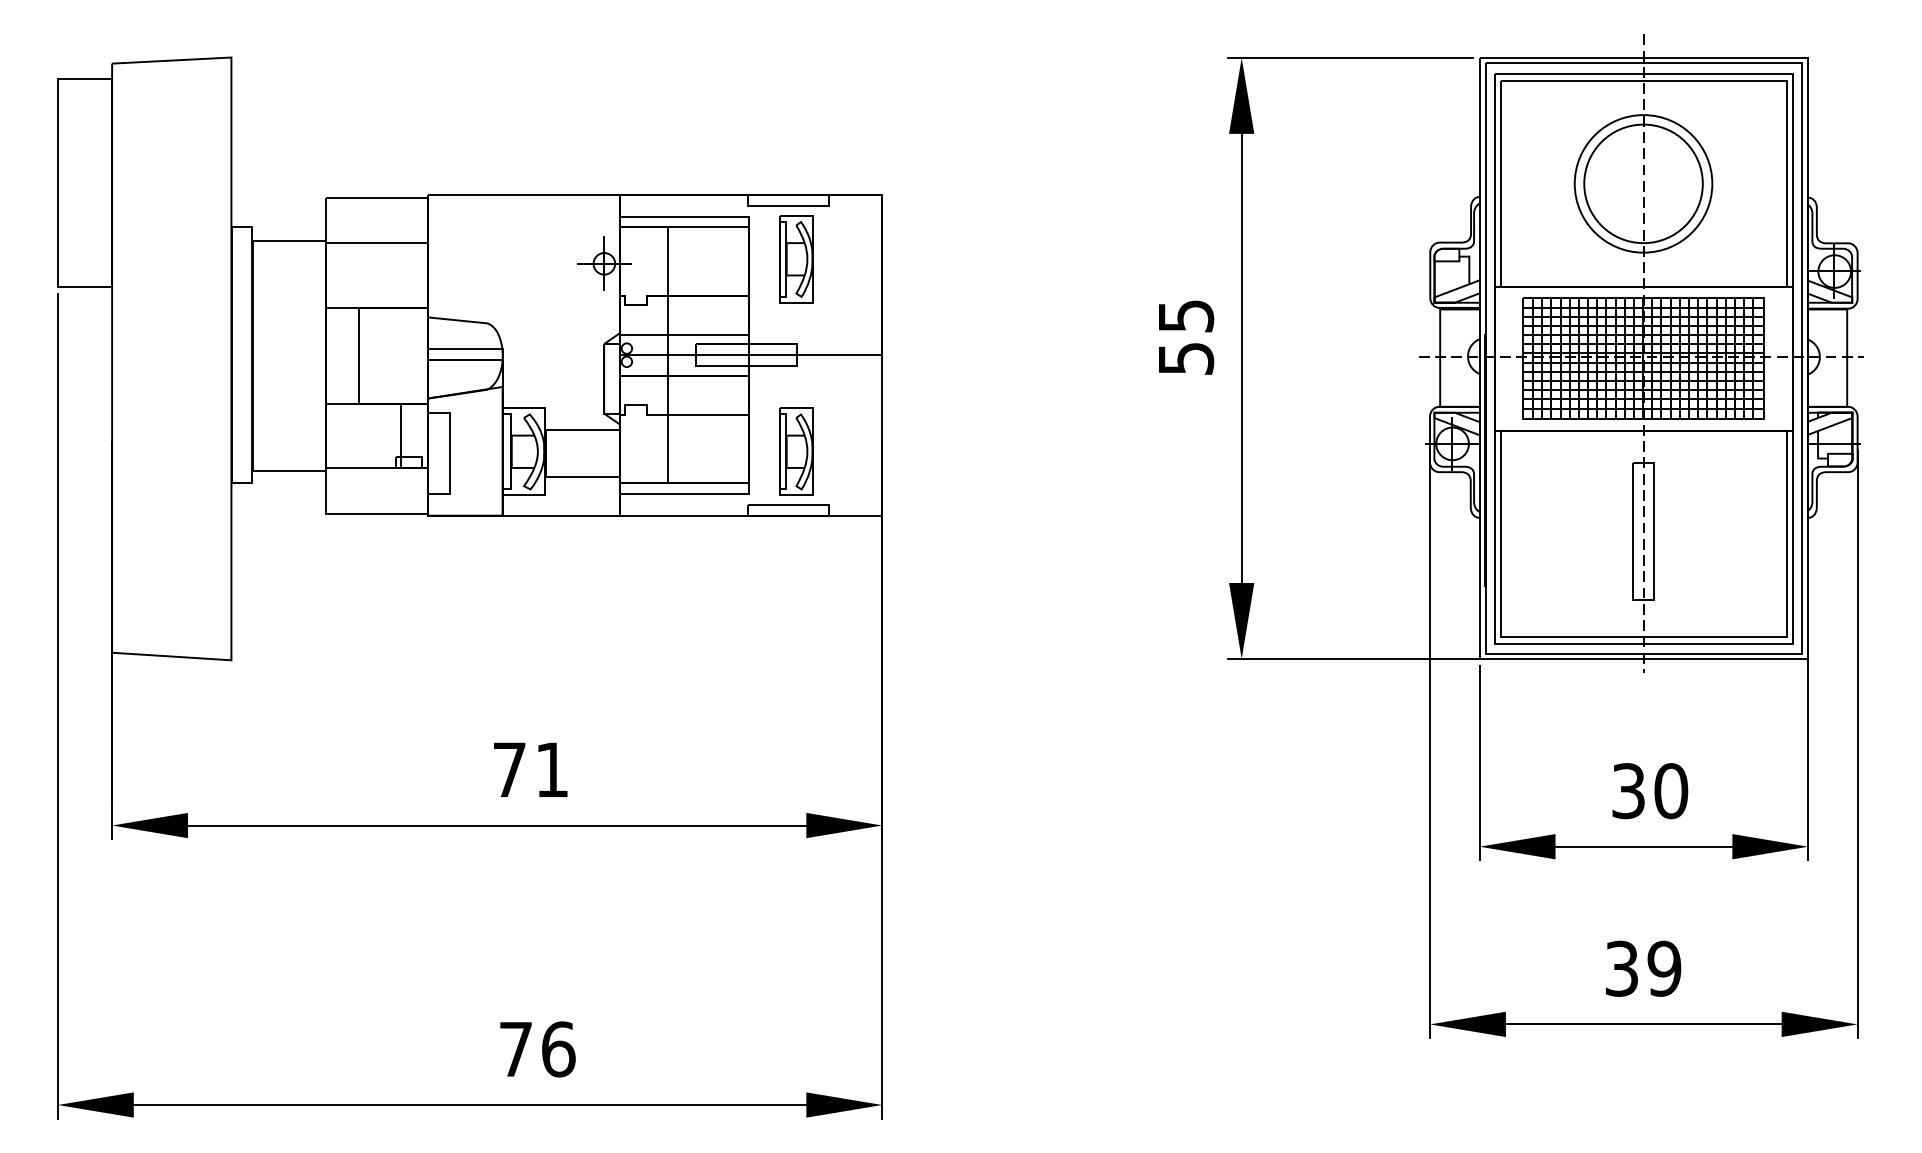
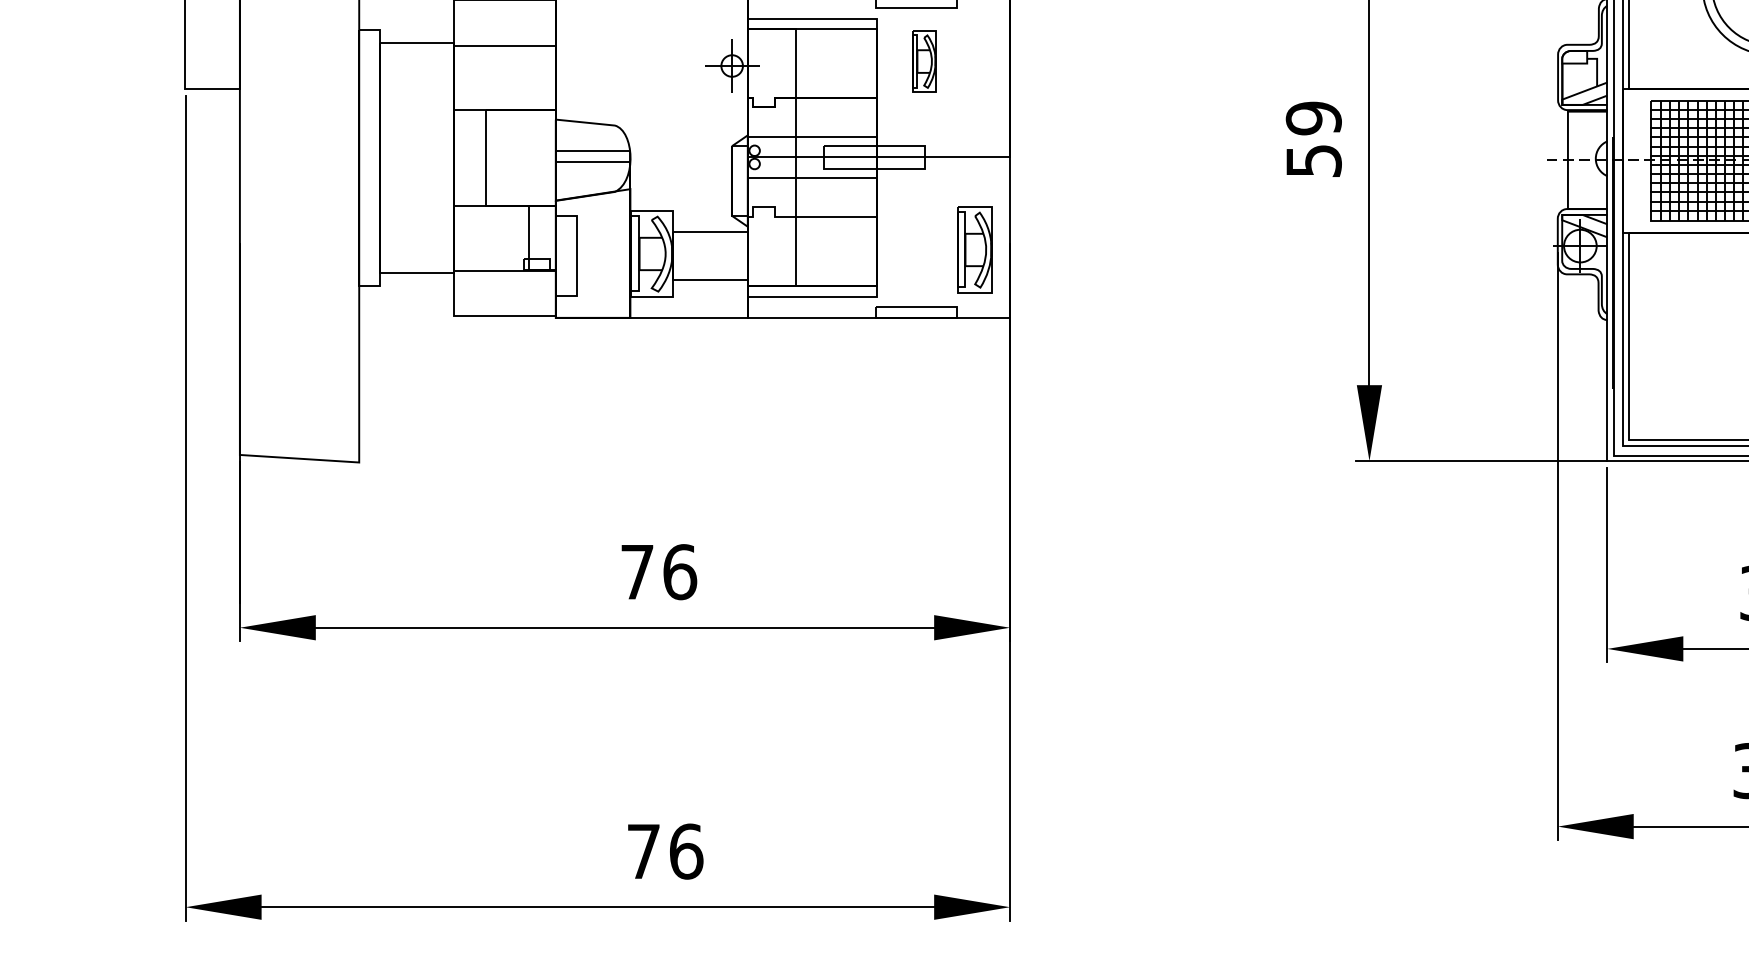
part: (796, 259) -> (924, 61), size x0.7
text: (1185, 316) -> (1313, 118), 55 -> 59
part: (796, 451) -> (975, 249), moved
text: (552, 769) -> (680, 571), 71 -> 76

